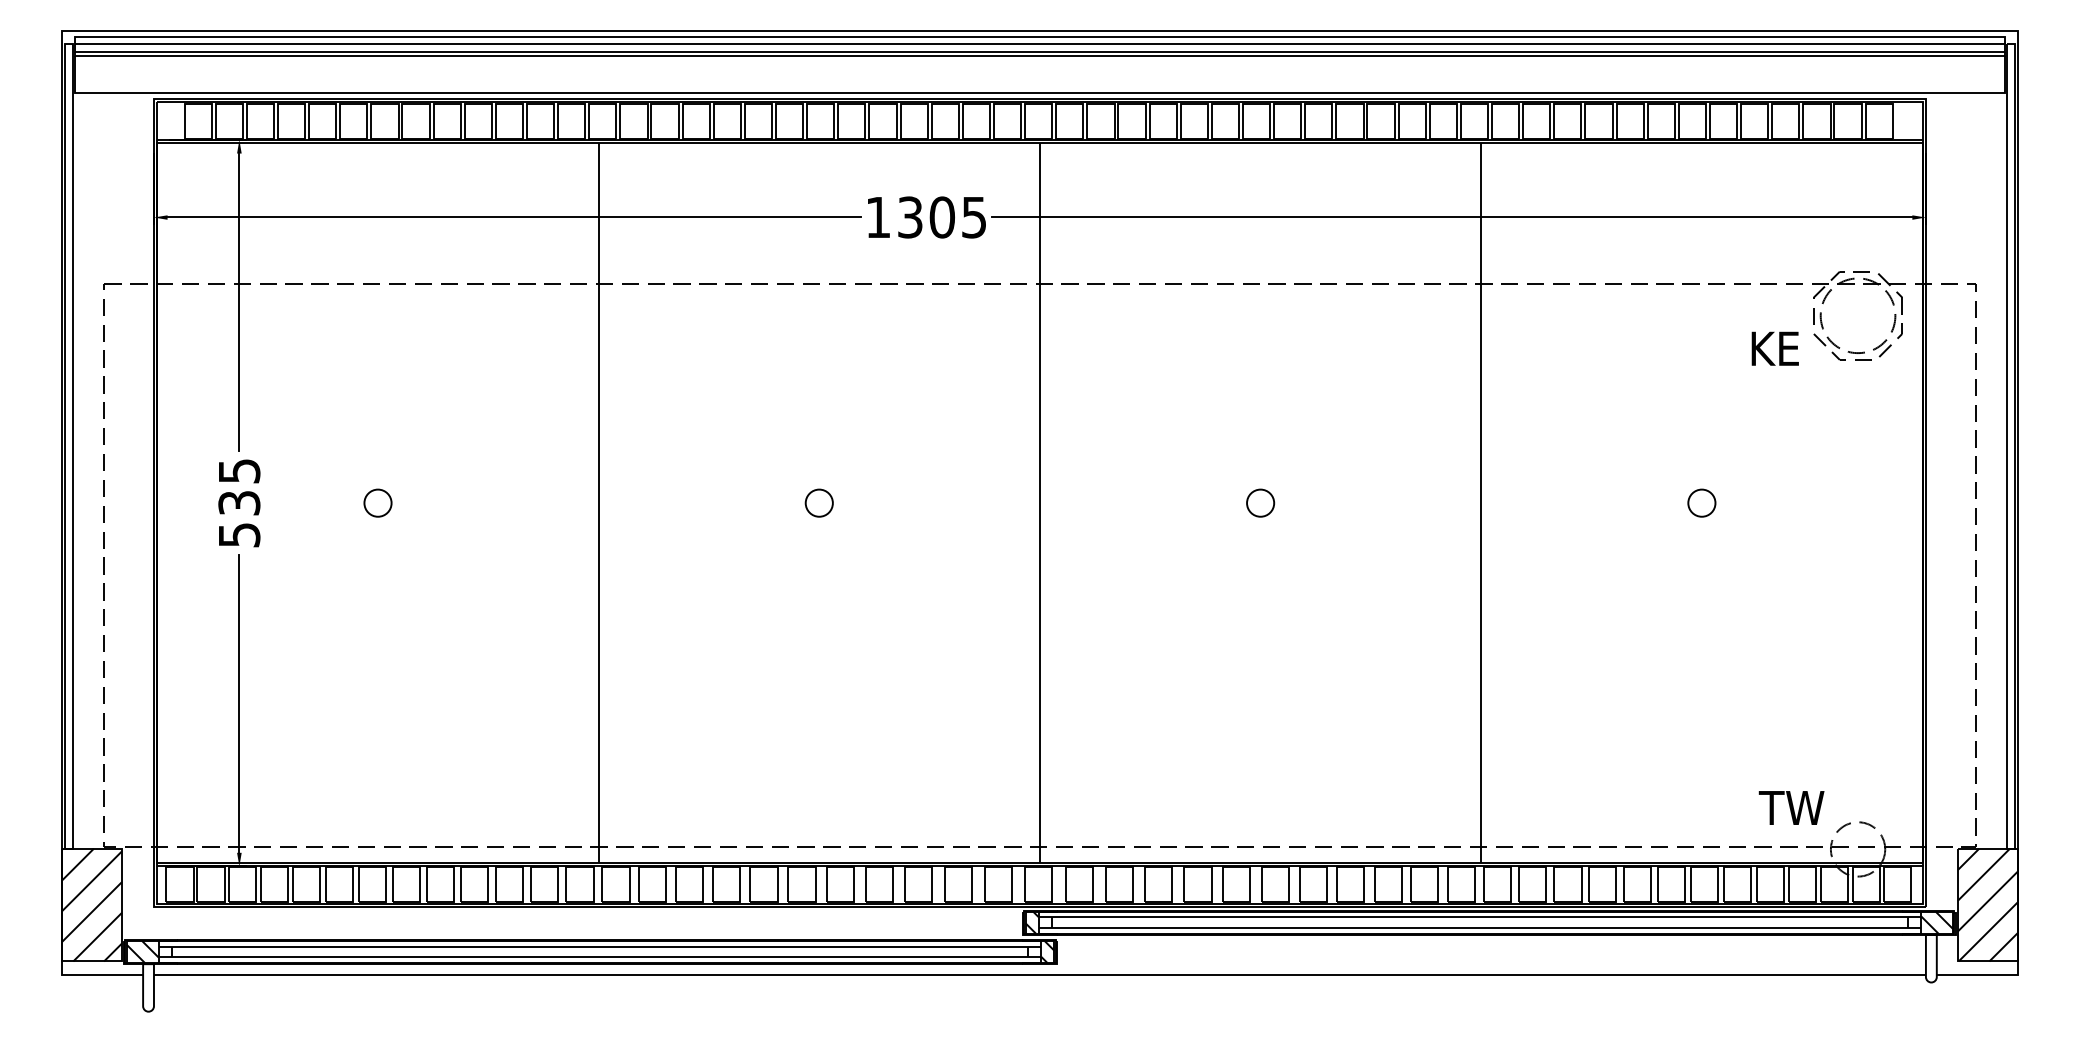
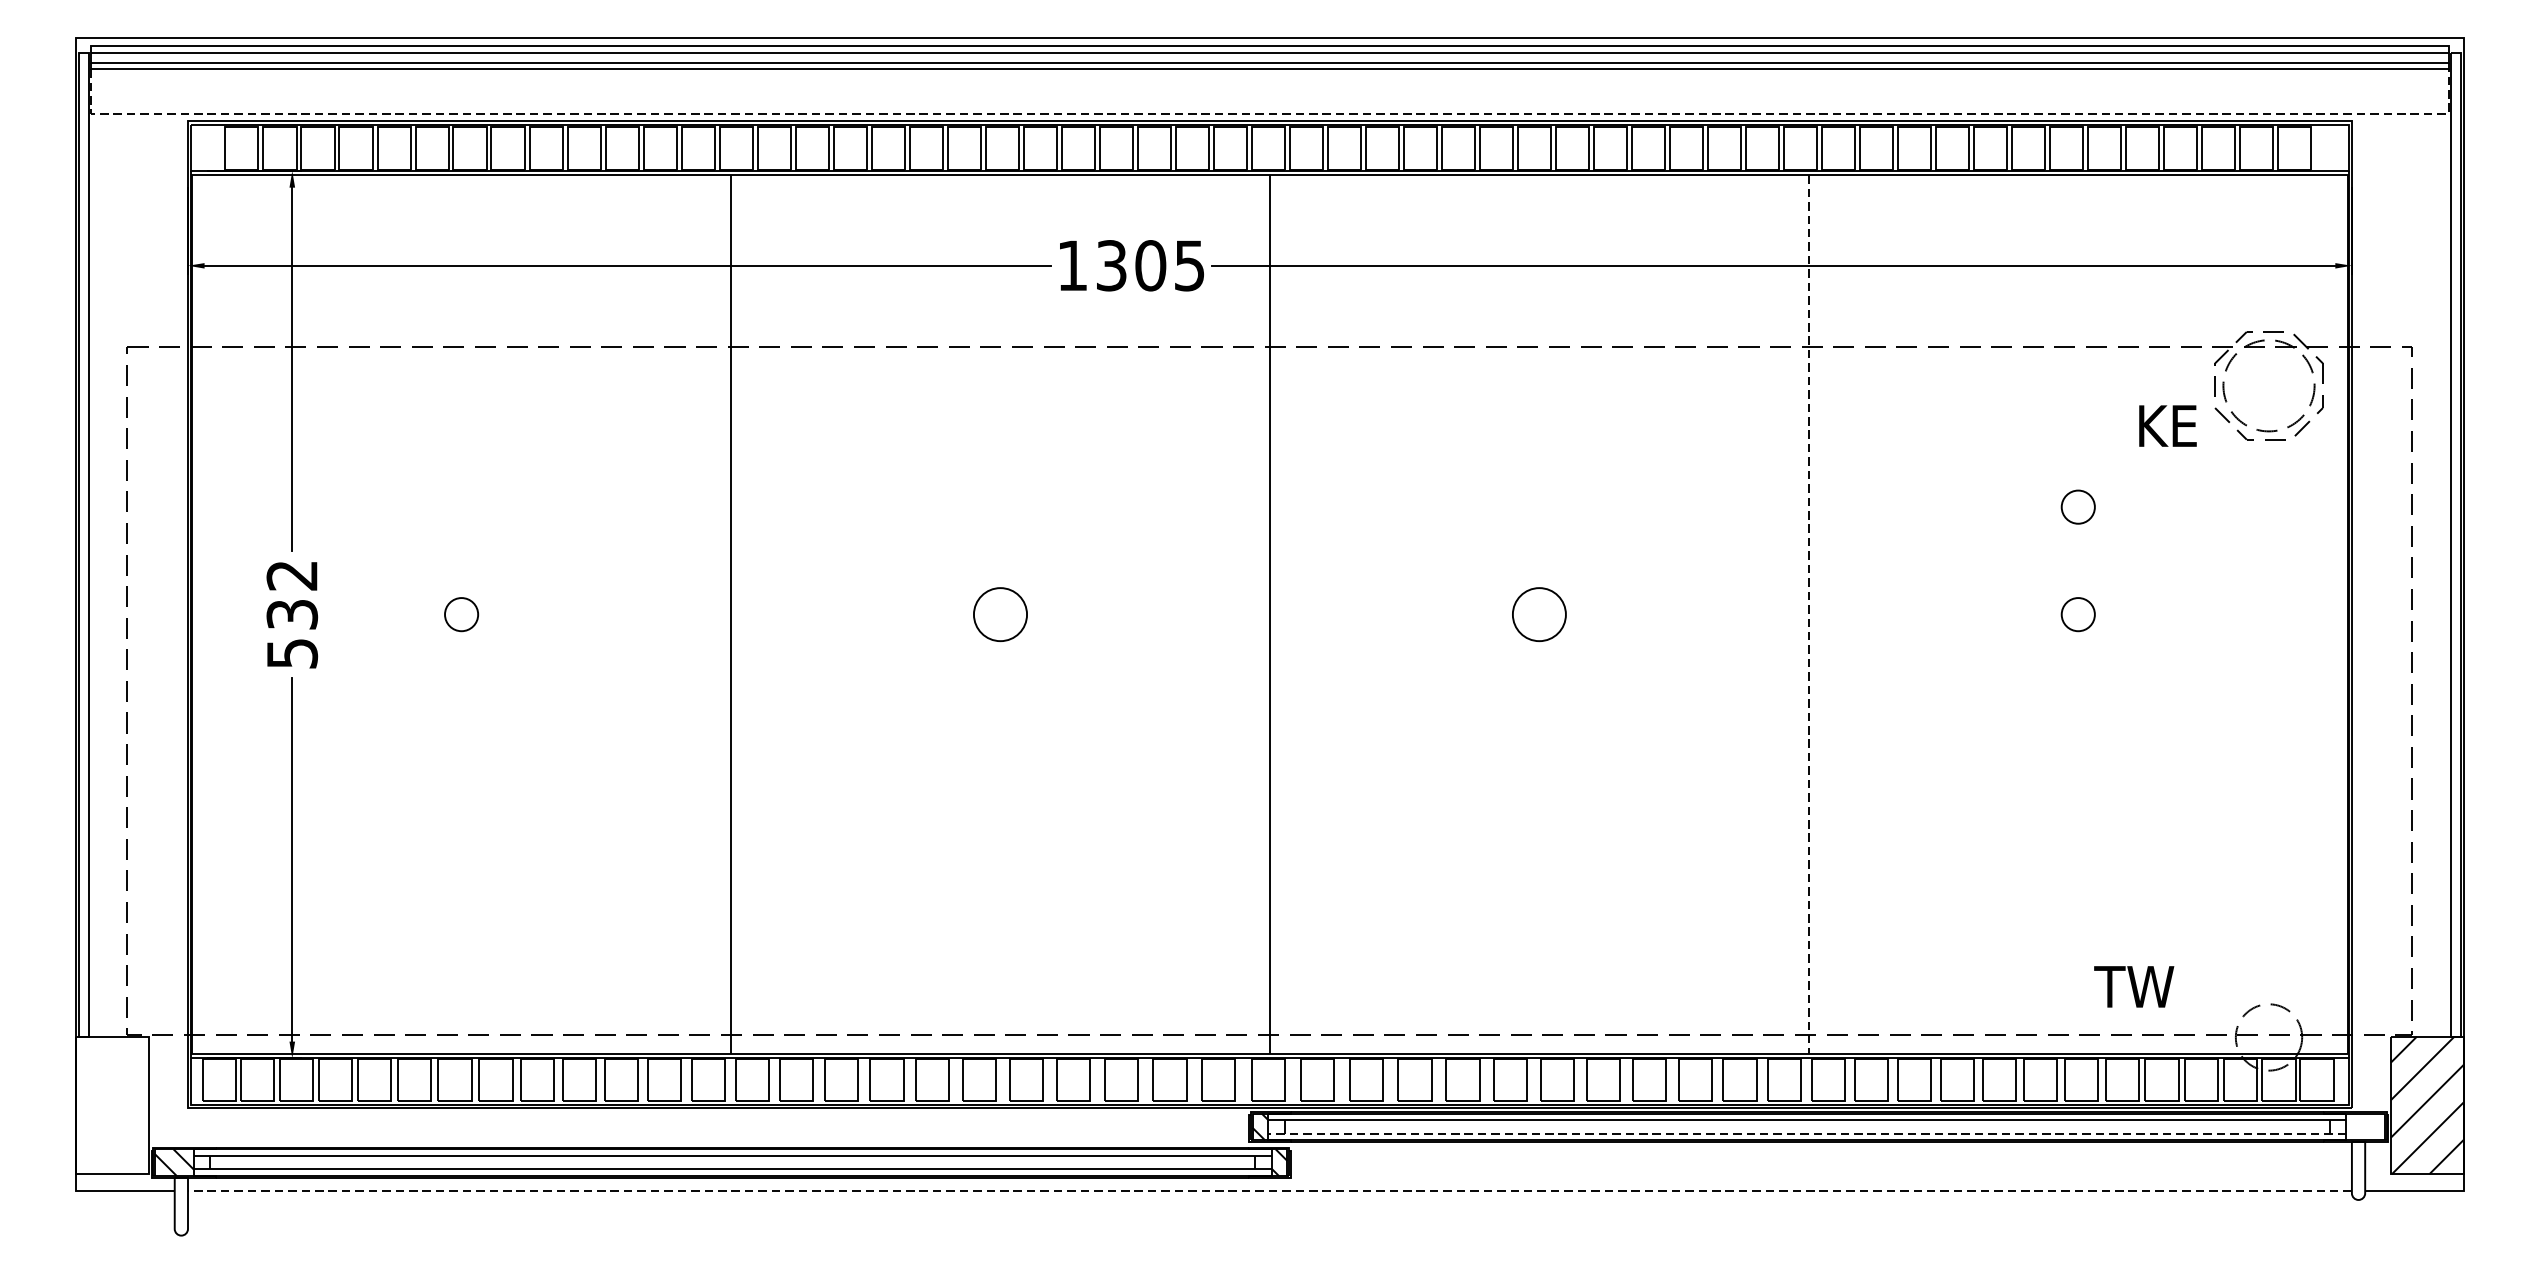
line: (1040, 93) -> (1270, 114), solid -> dashed
circle: (1701, 414) -> (2077, 506), added
text: (239, 471) -> (292, 575), 535 -> 532
circle: (818, 502) -> (999, 613), size x1.6
circle: (1260, 502) -> (1539, 613), size x1.6
line: (1481, 503) -> (1809, 615), solid -> dashed
text: (1791, 807) -> (2133, 986), moved
hatch: (92, 904) -> (112, 1104), removed
hatch: (1937, 922) -> (2366, 1126), removed
line: (1479, 928) -> (1806, 1134), solid -> dashed
line: (1039, 975) -> (1269, 1191), solid -> dashed

